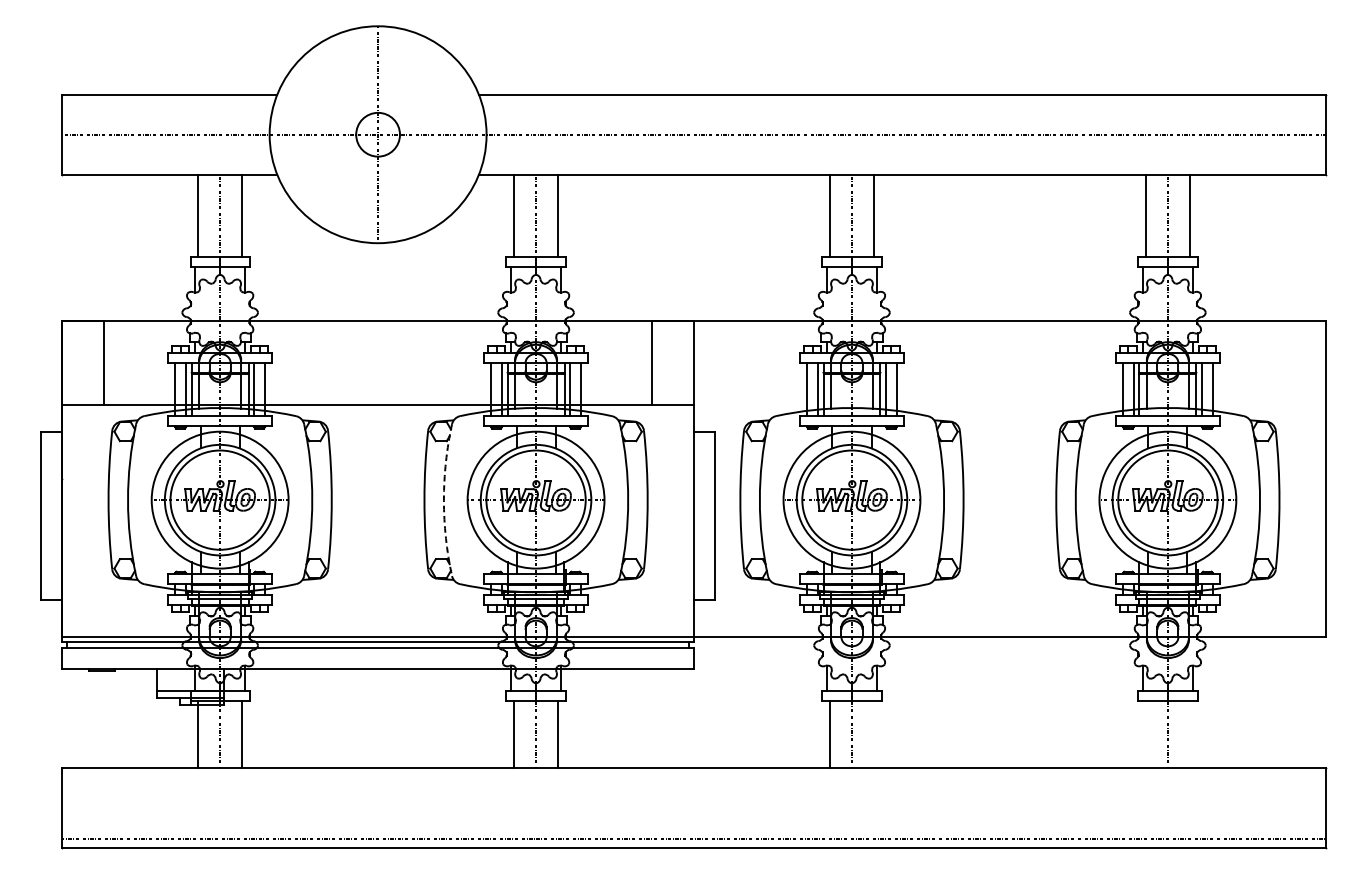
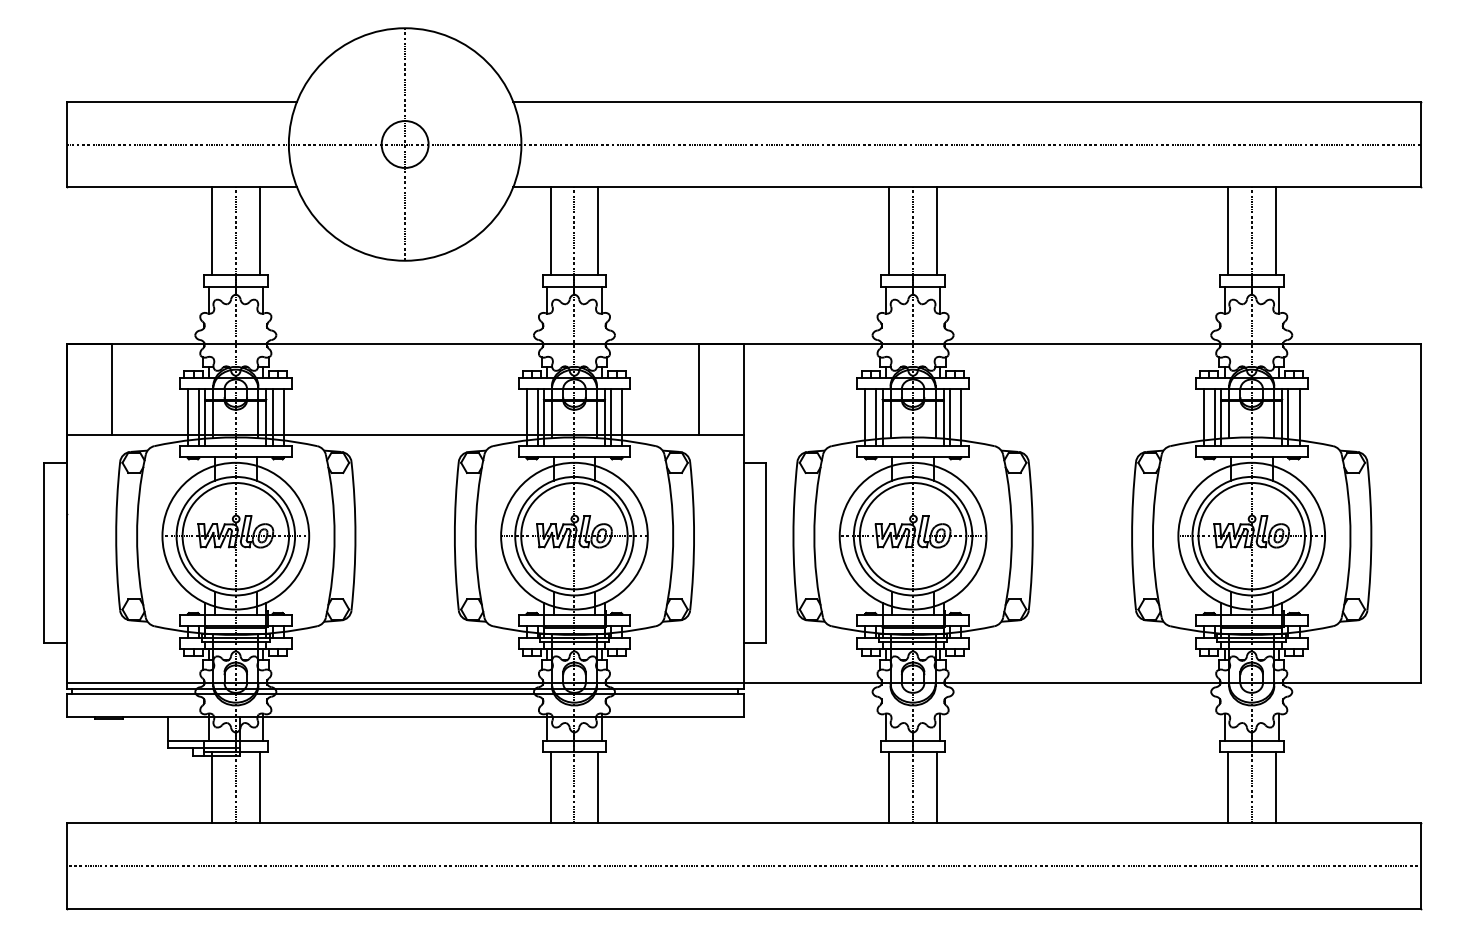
arc: (443, 500) -> (475, 536), dashed -> solid
line: (874, 733) -> (937, 786), added
line: (1145, 733) -> (1227, 786), added
line: (1190, 733) -> (1275, 786), added
line: (693, 839) -> (743, 865), moved

